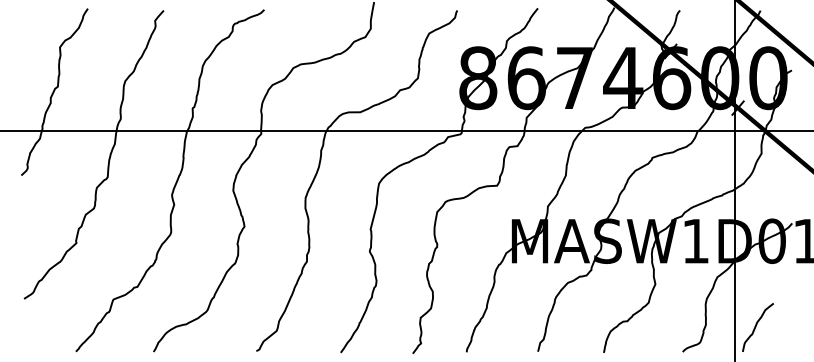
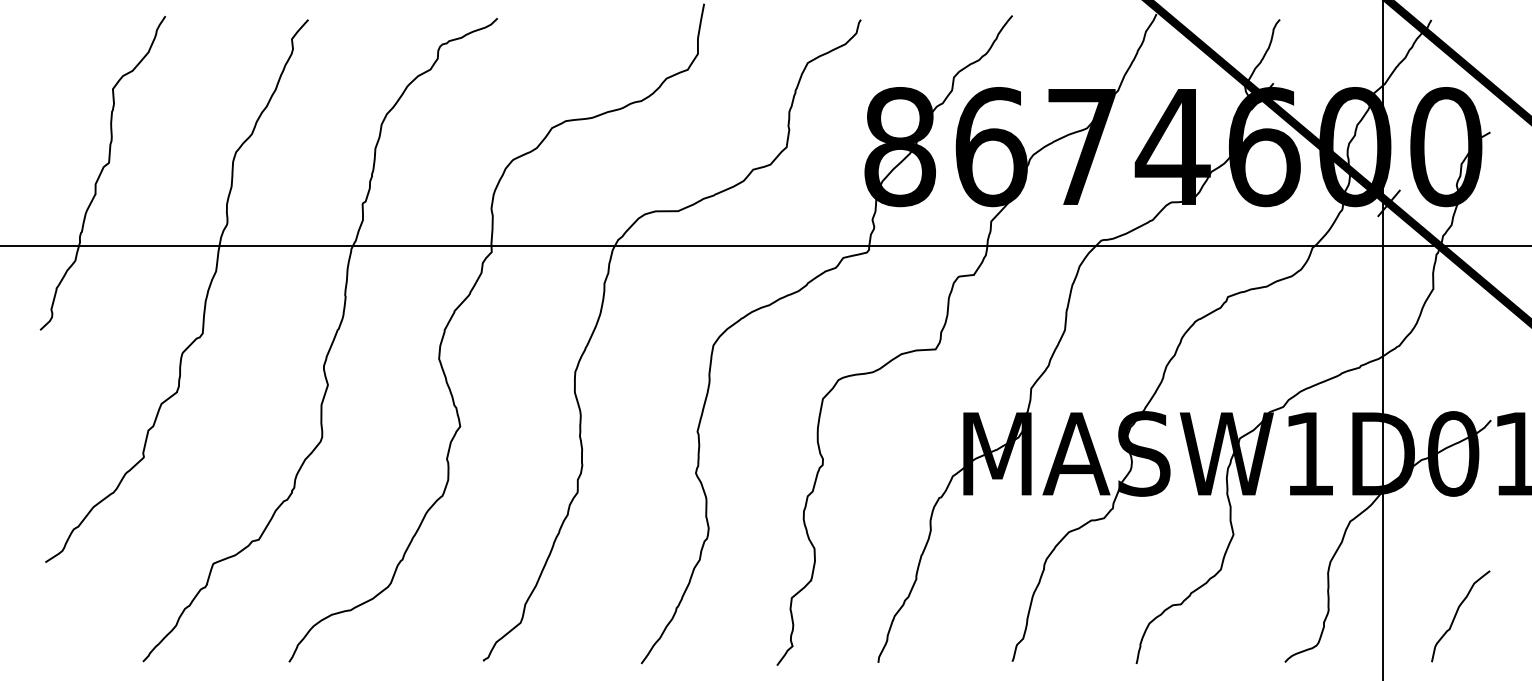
curve: (756, 327) -> (1457, 616), moved

